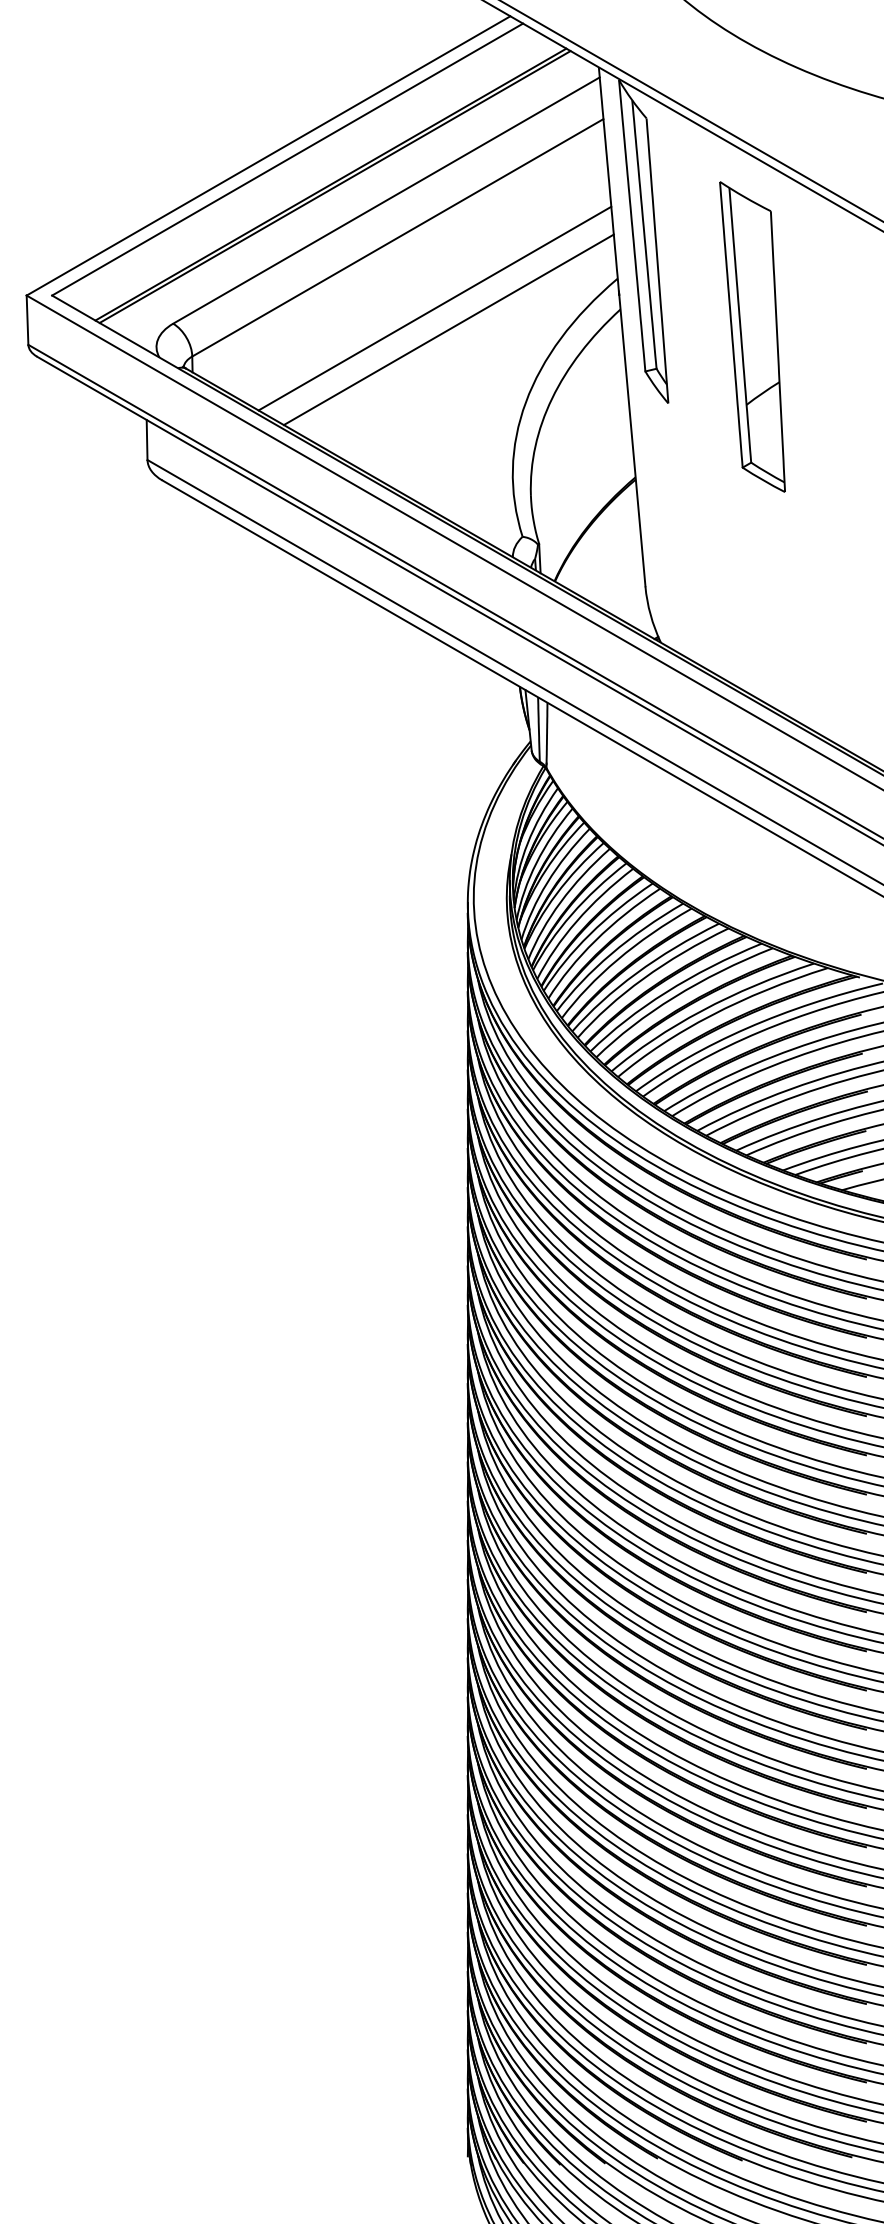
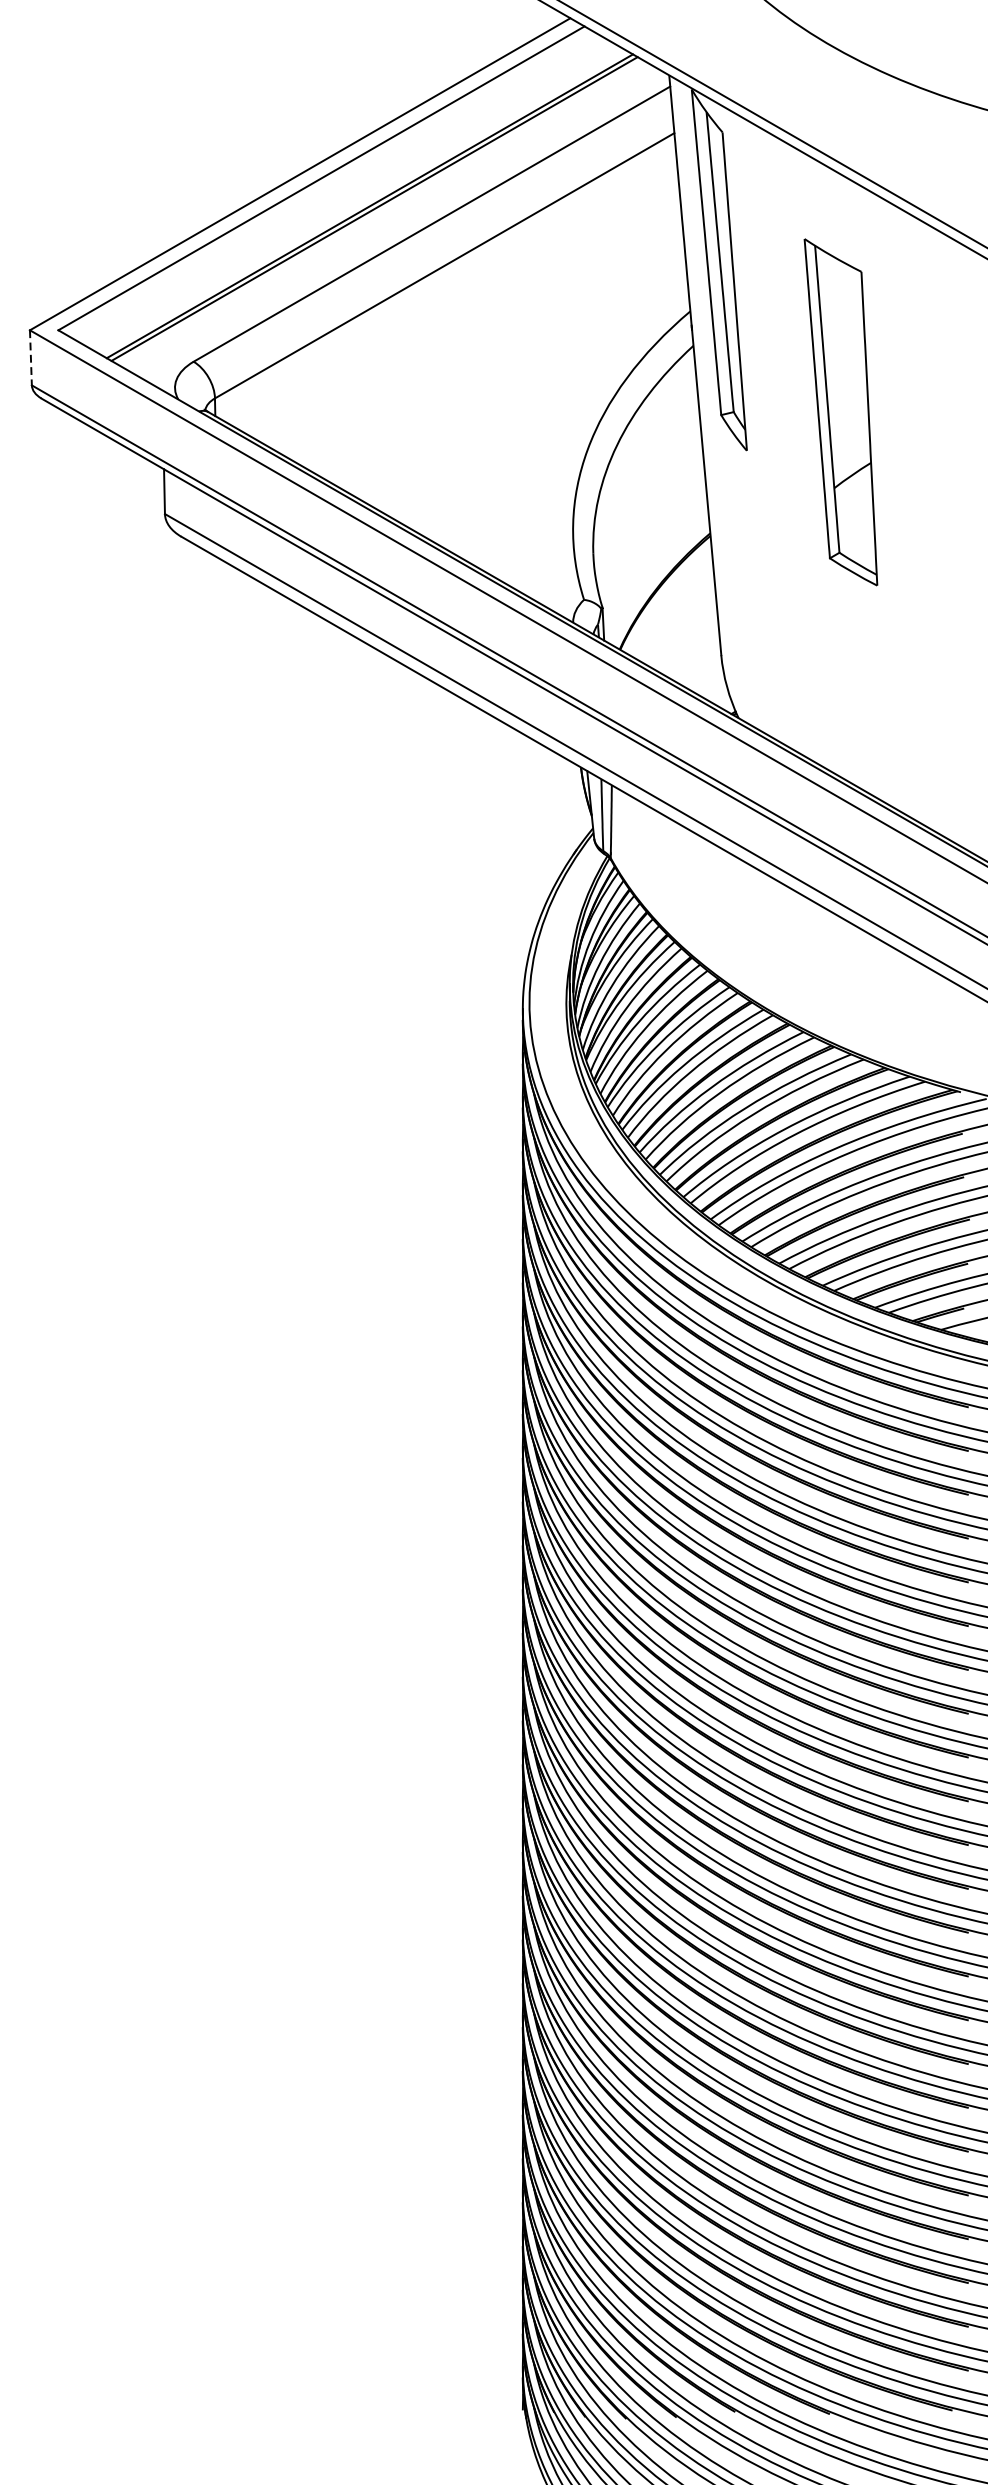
line: (434, 308) -> (485, 344), removed
line: (27, 320) -> (30, 358), solid -> dashed
line: (448, 329) -> (501, 368), removed
part: (752, 336) -> (840, 411), moved

